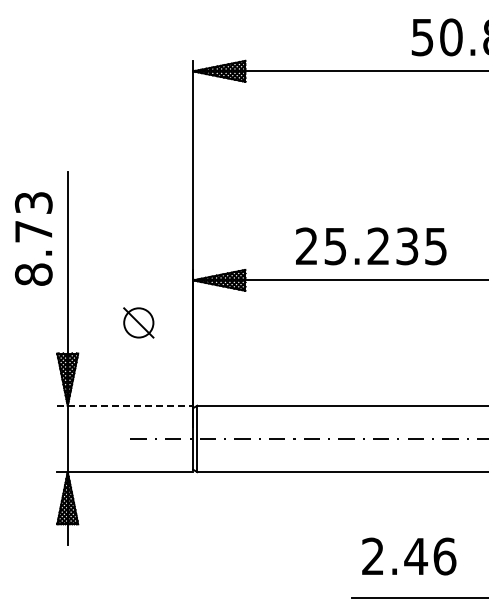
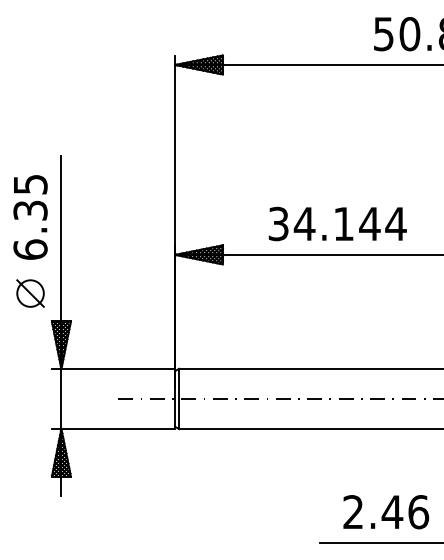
text: (33, 238) -> (30, 216), 8.73 -> 6.35
text: (371, 246) -> (337, 224), 25.235 -> 34.144
part: (138, 322) -> (30, 293), moved
line: (125, 405) -> (113, 368), dashed -> solid
text: (409, 556) -> (386, 512), moved

